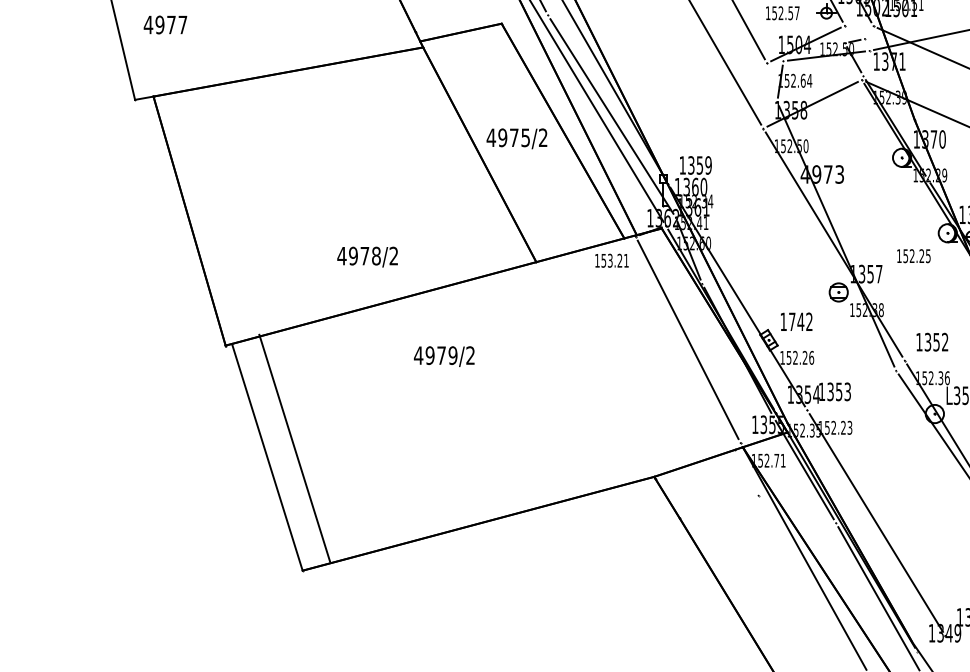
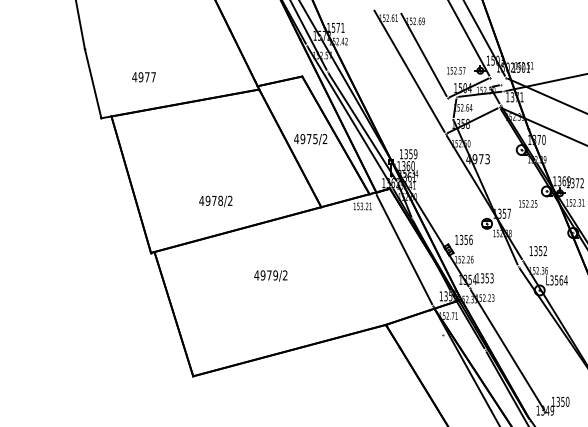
text: (164, 25) -> (143, 77), moved
text: (367, 257) -> (215, 201), moved
text: (799, 321) -> (465, 239), 1742 -> 1356
text: (443, 355) -> (270, 275), moved
line: (294, 448) -> (173, 314), moved

